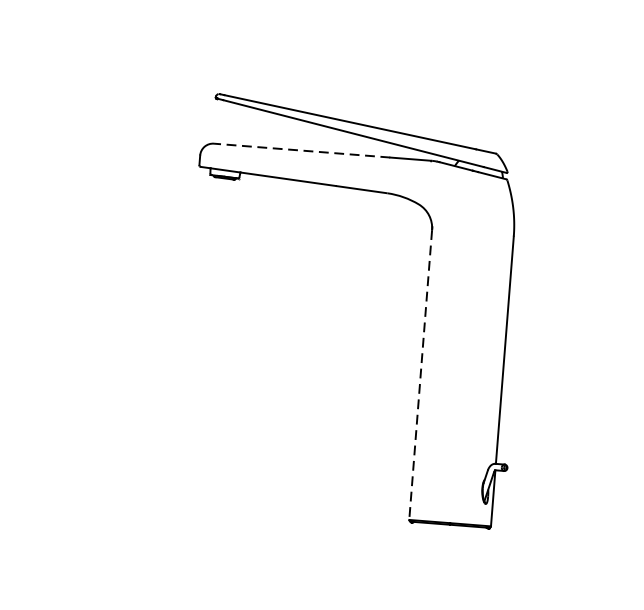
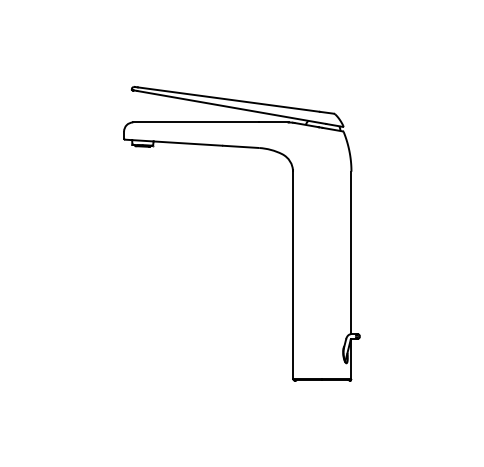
line: (301, 150) -> (195, 122), dashed -> solid
line: (421, 375) -> (293, 275), dashed -> solid

